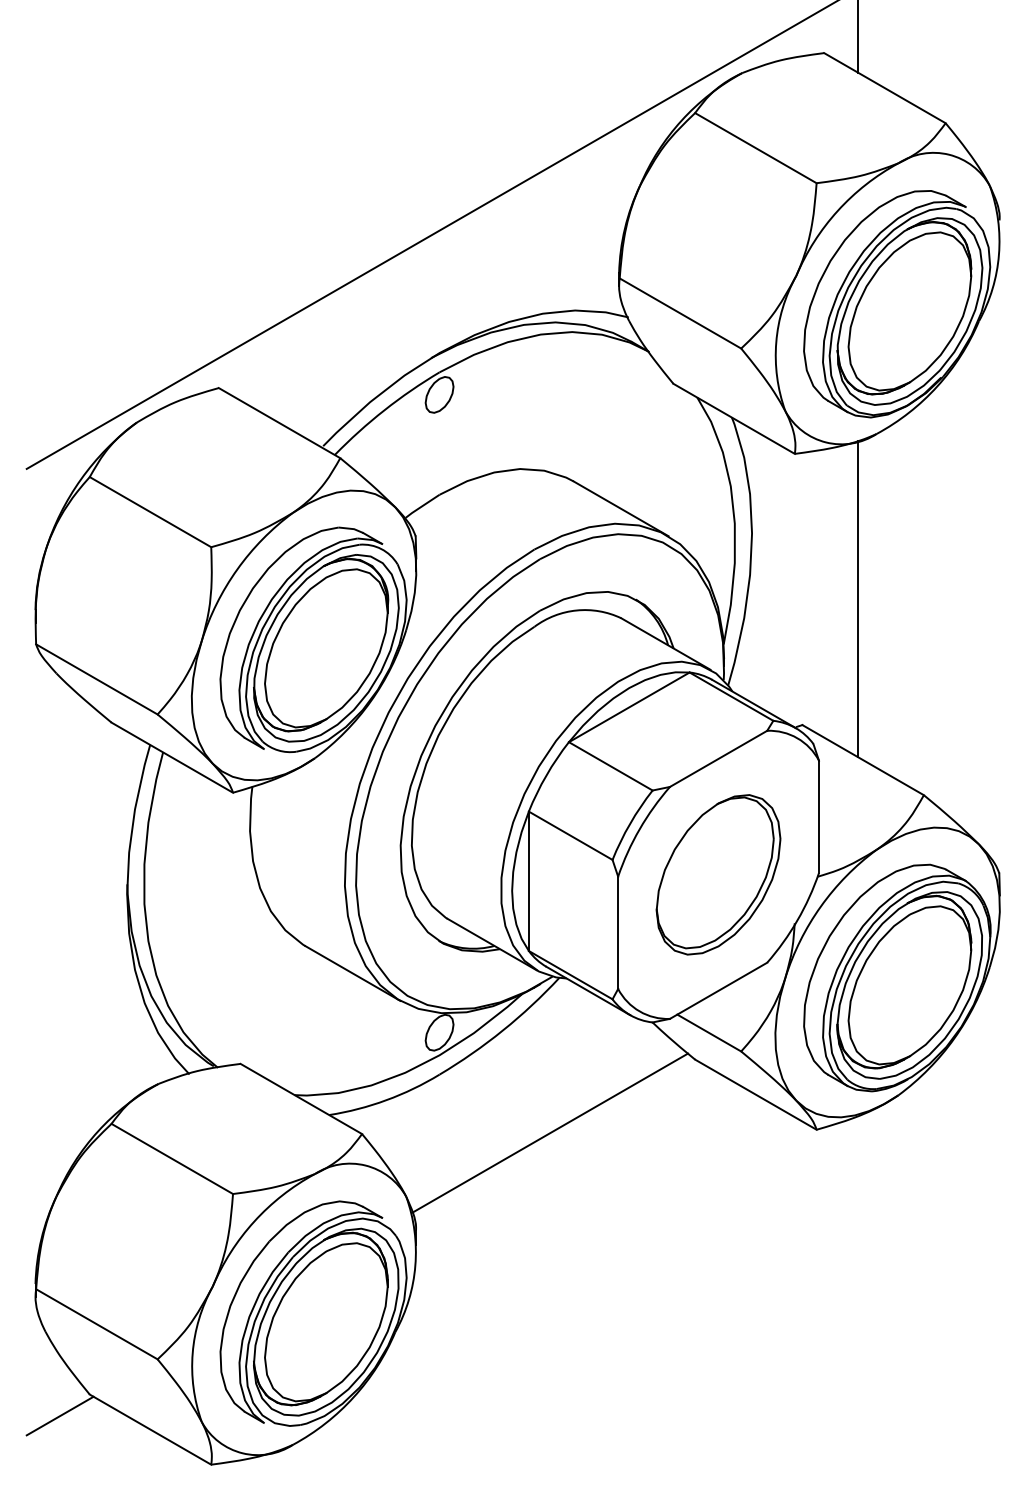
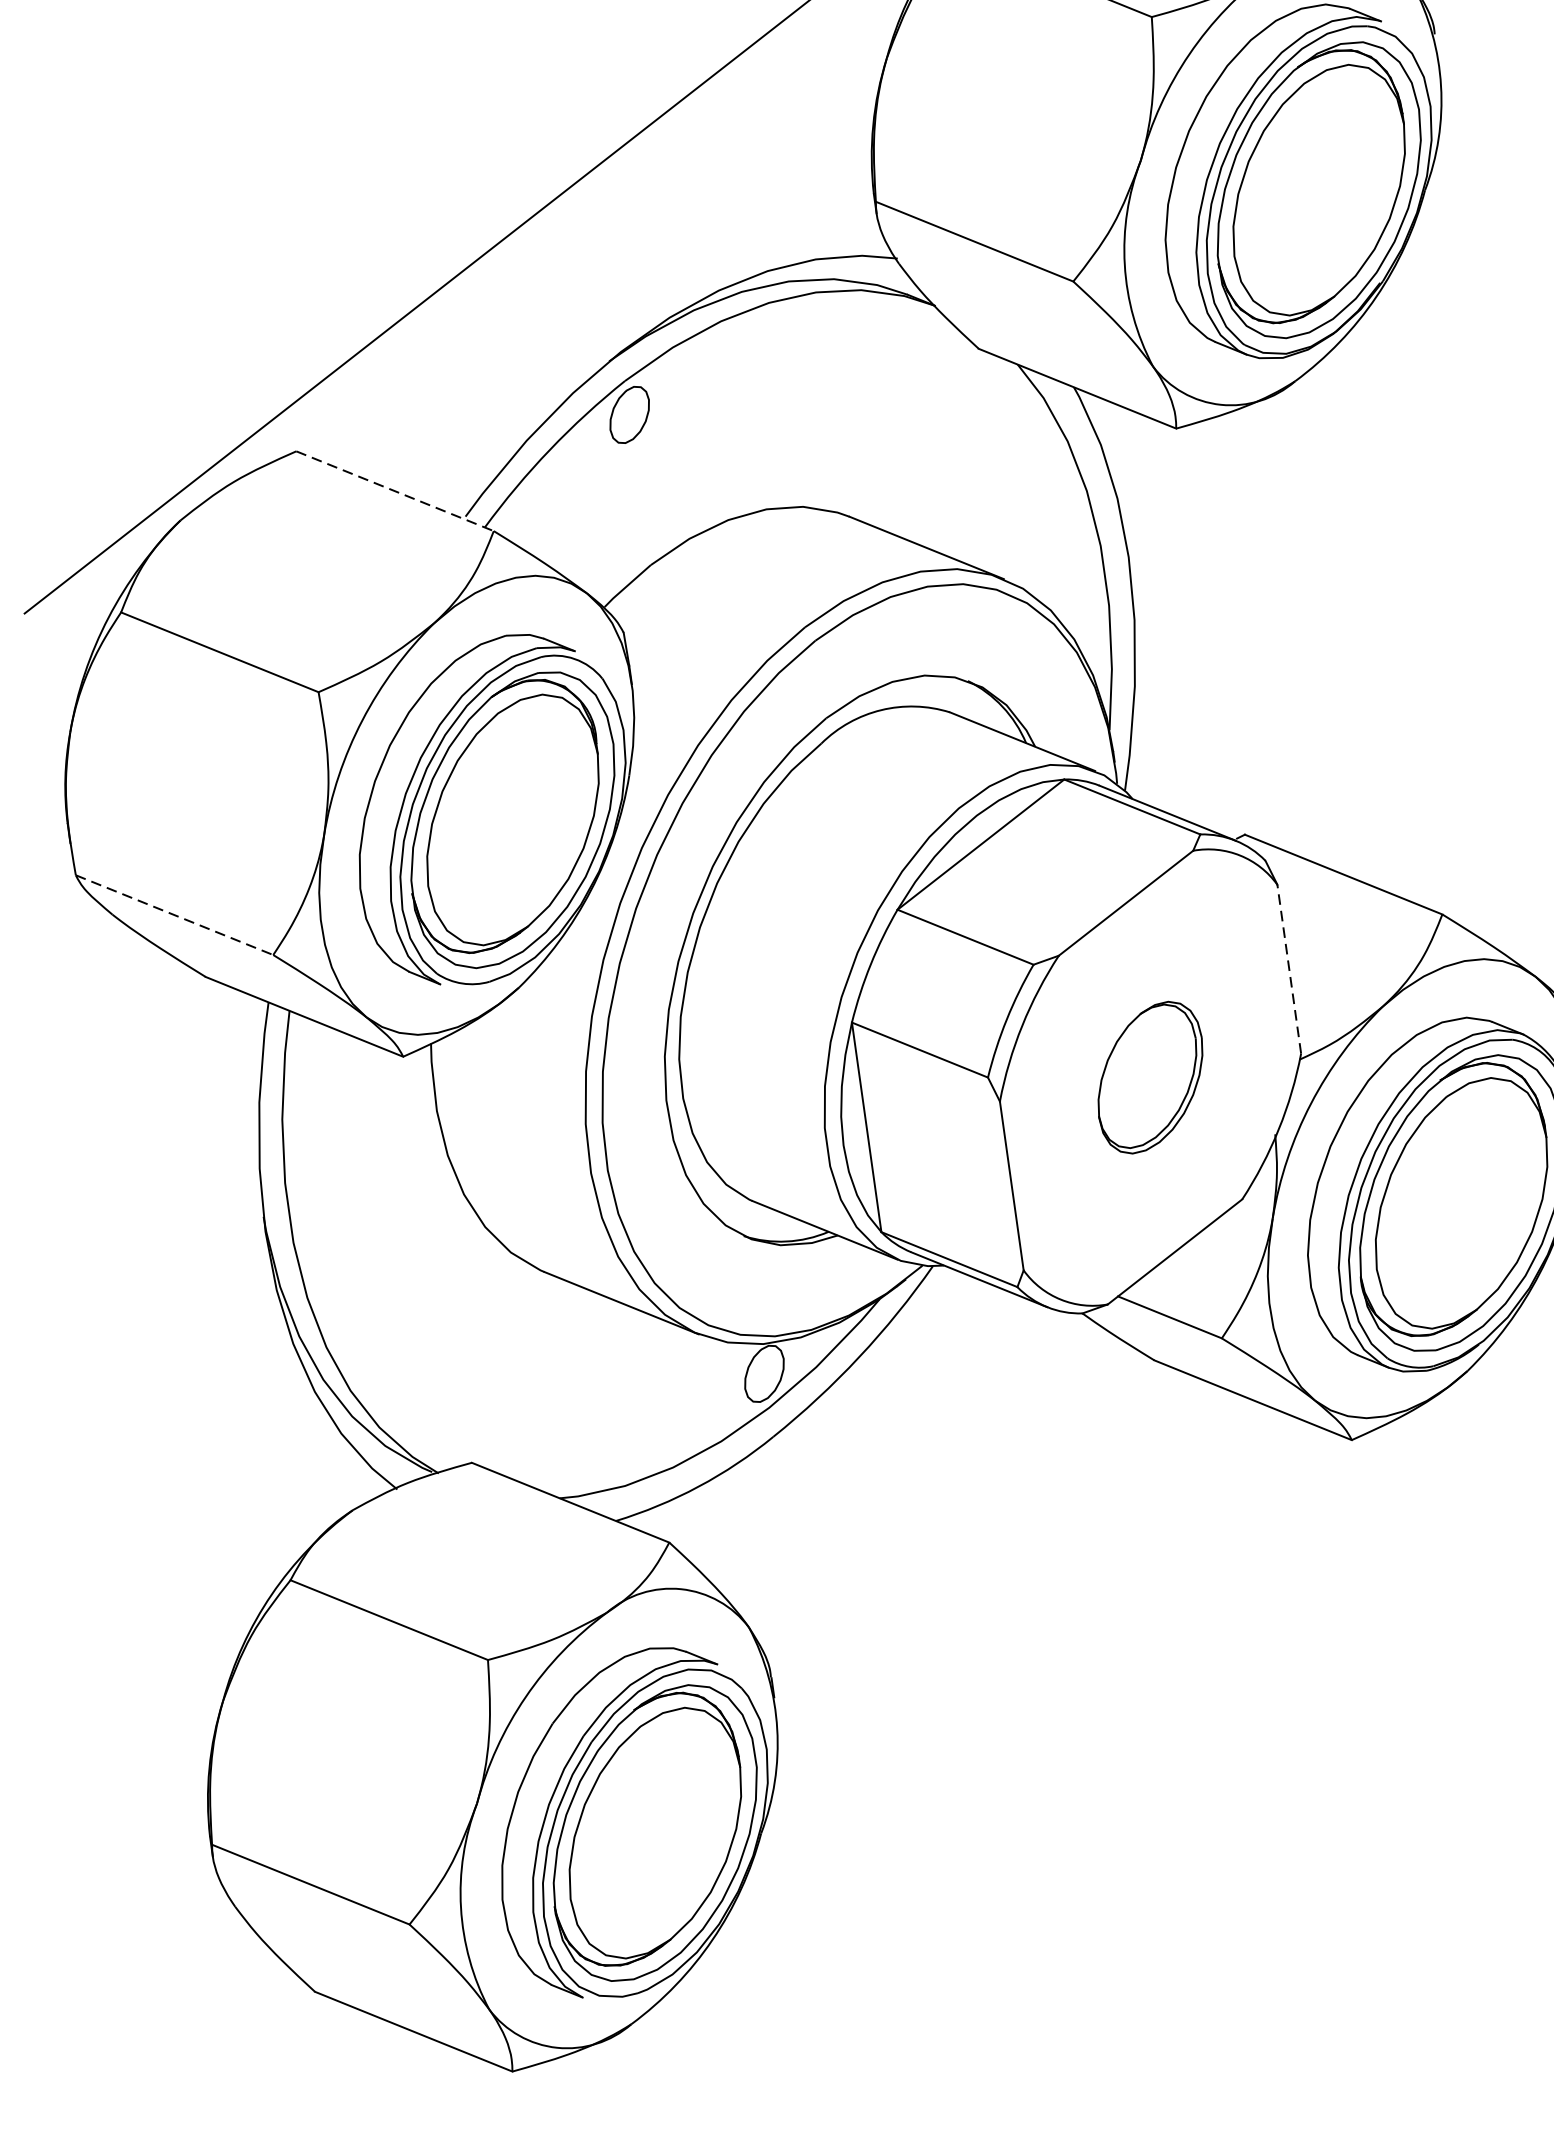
line: (280, 423) -> (396, 491), solid -> dashed
line: (858, 598) -> (1302, 632), removed
line: (97, 679) -> (175, 915), solid -> dashed
line: (819, 816) -> (1289, 968), solid -> dashed
part: (718, 874) -> (1150, 1077), size x0.6
line: (550, 1132) -> (952, 1500), removed
line: (59, 1415) -> (273, 2029), removed

